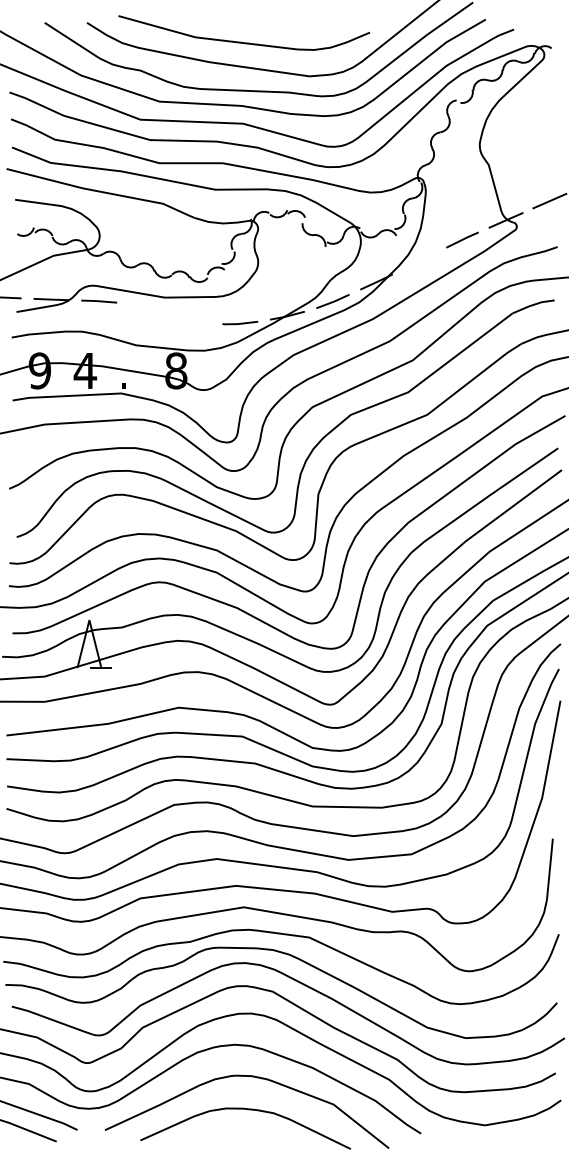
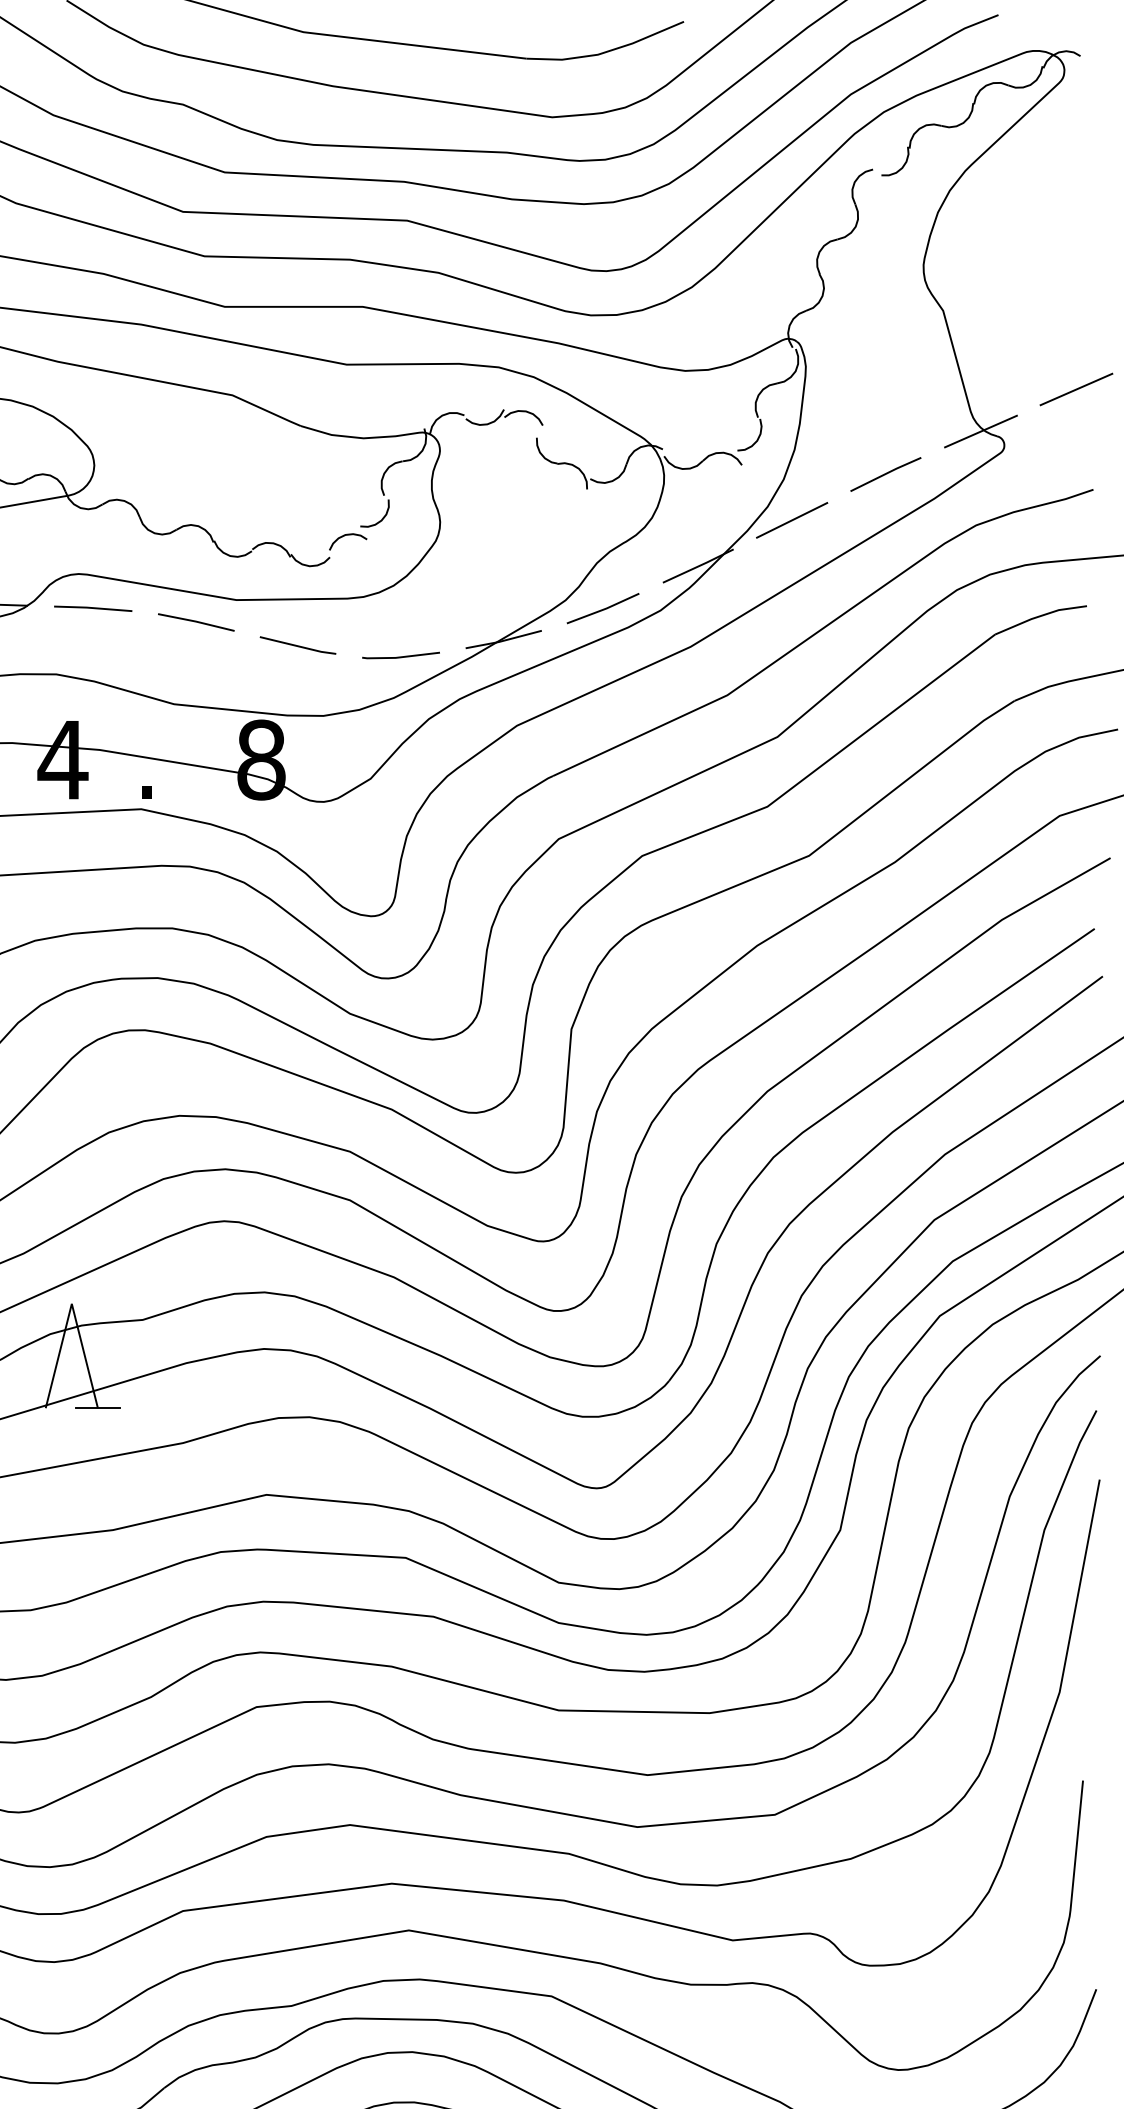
line: (419, 261) -> (792, 521), added
line: (146, 307) -> (196, 621), added
line: (192, 317) -> (296, 643), added

